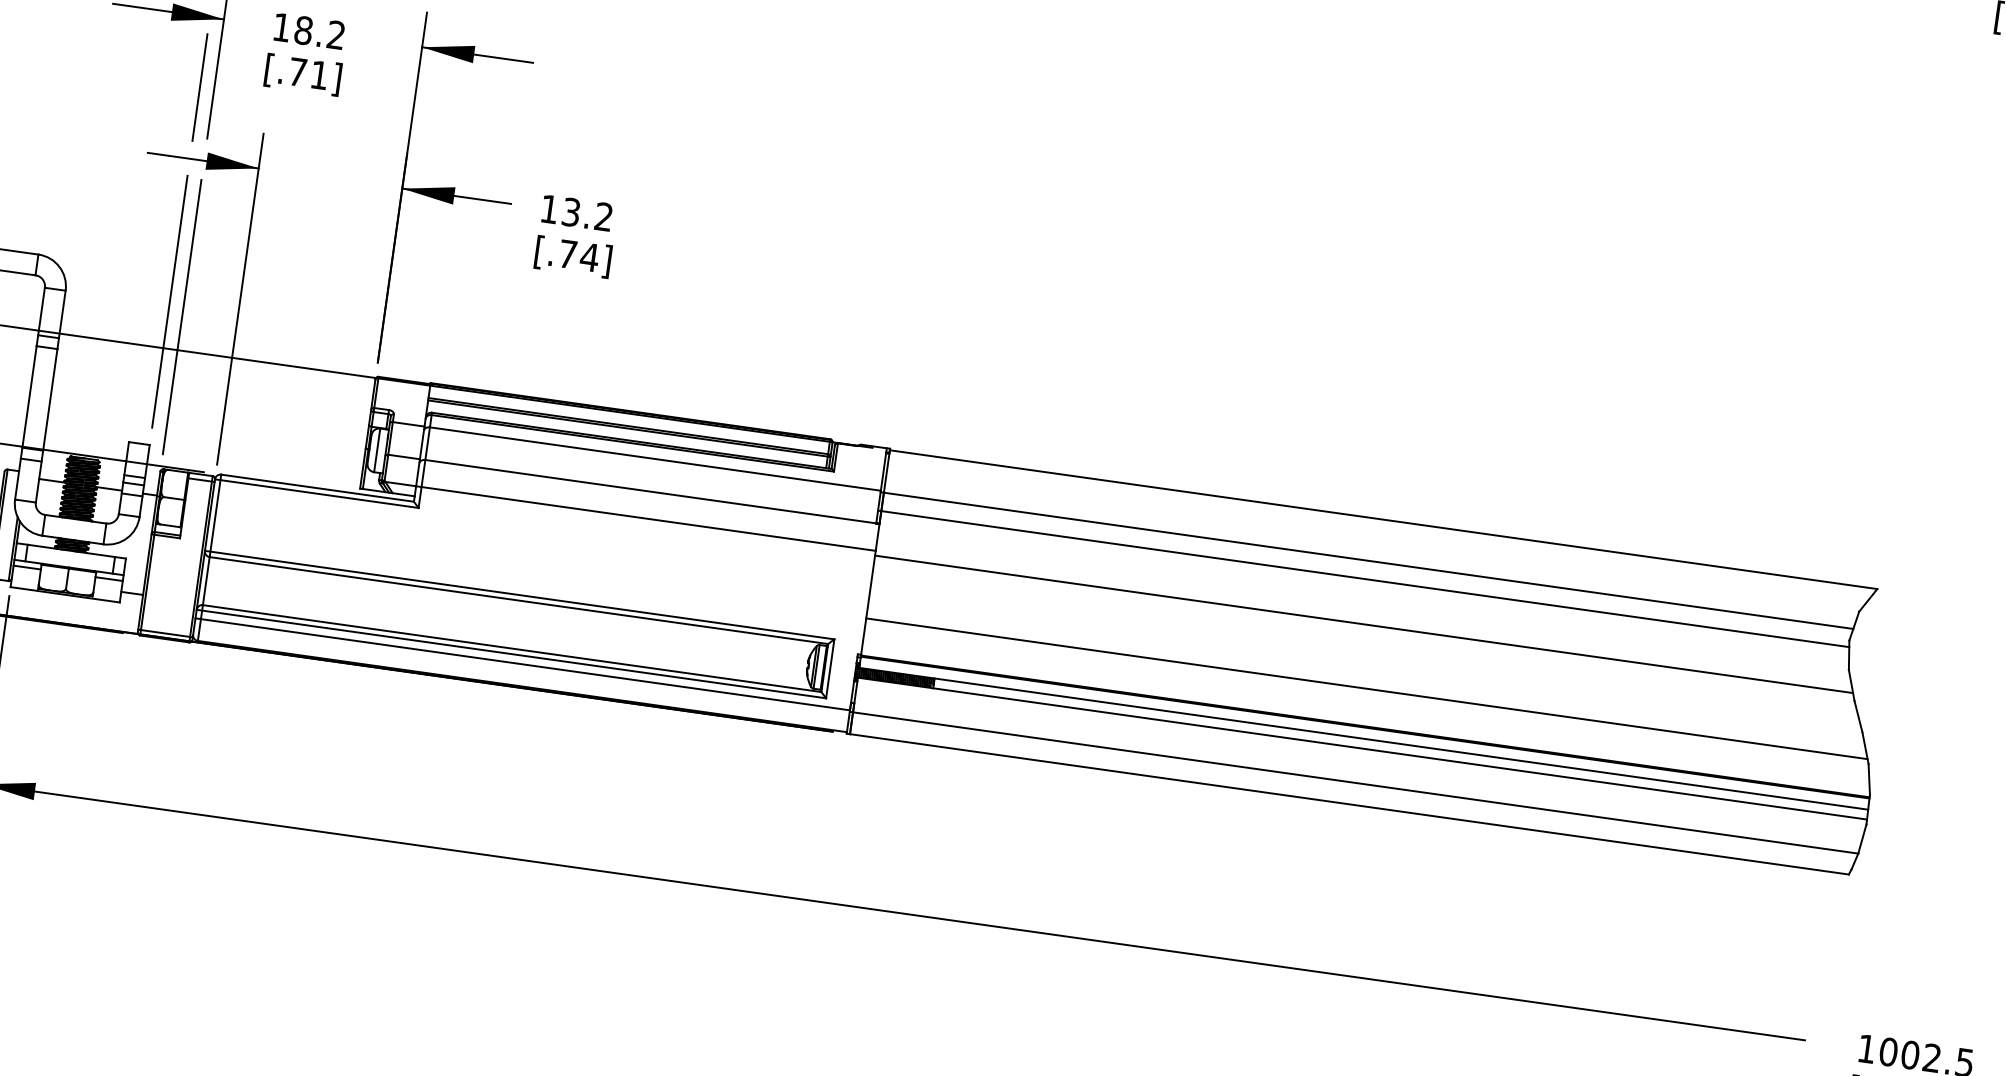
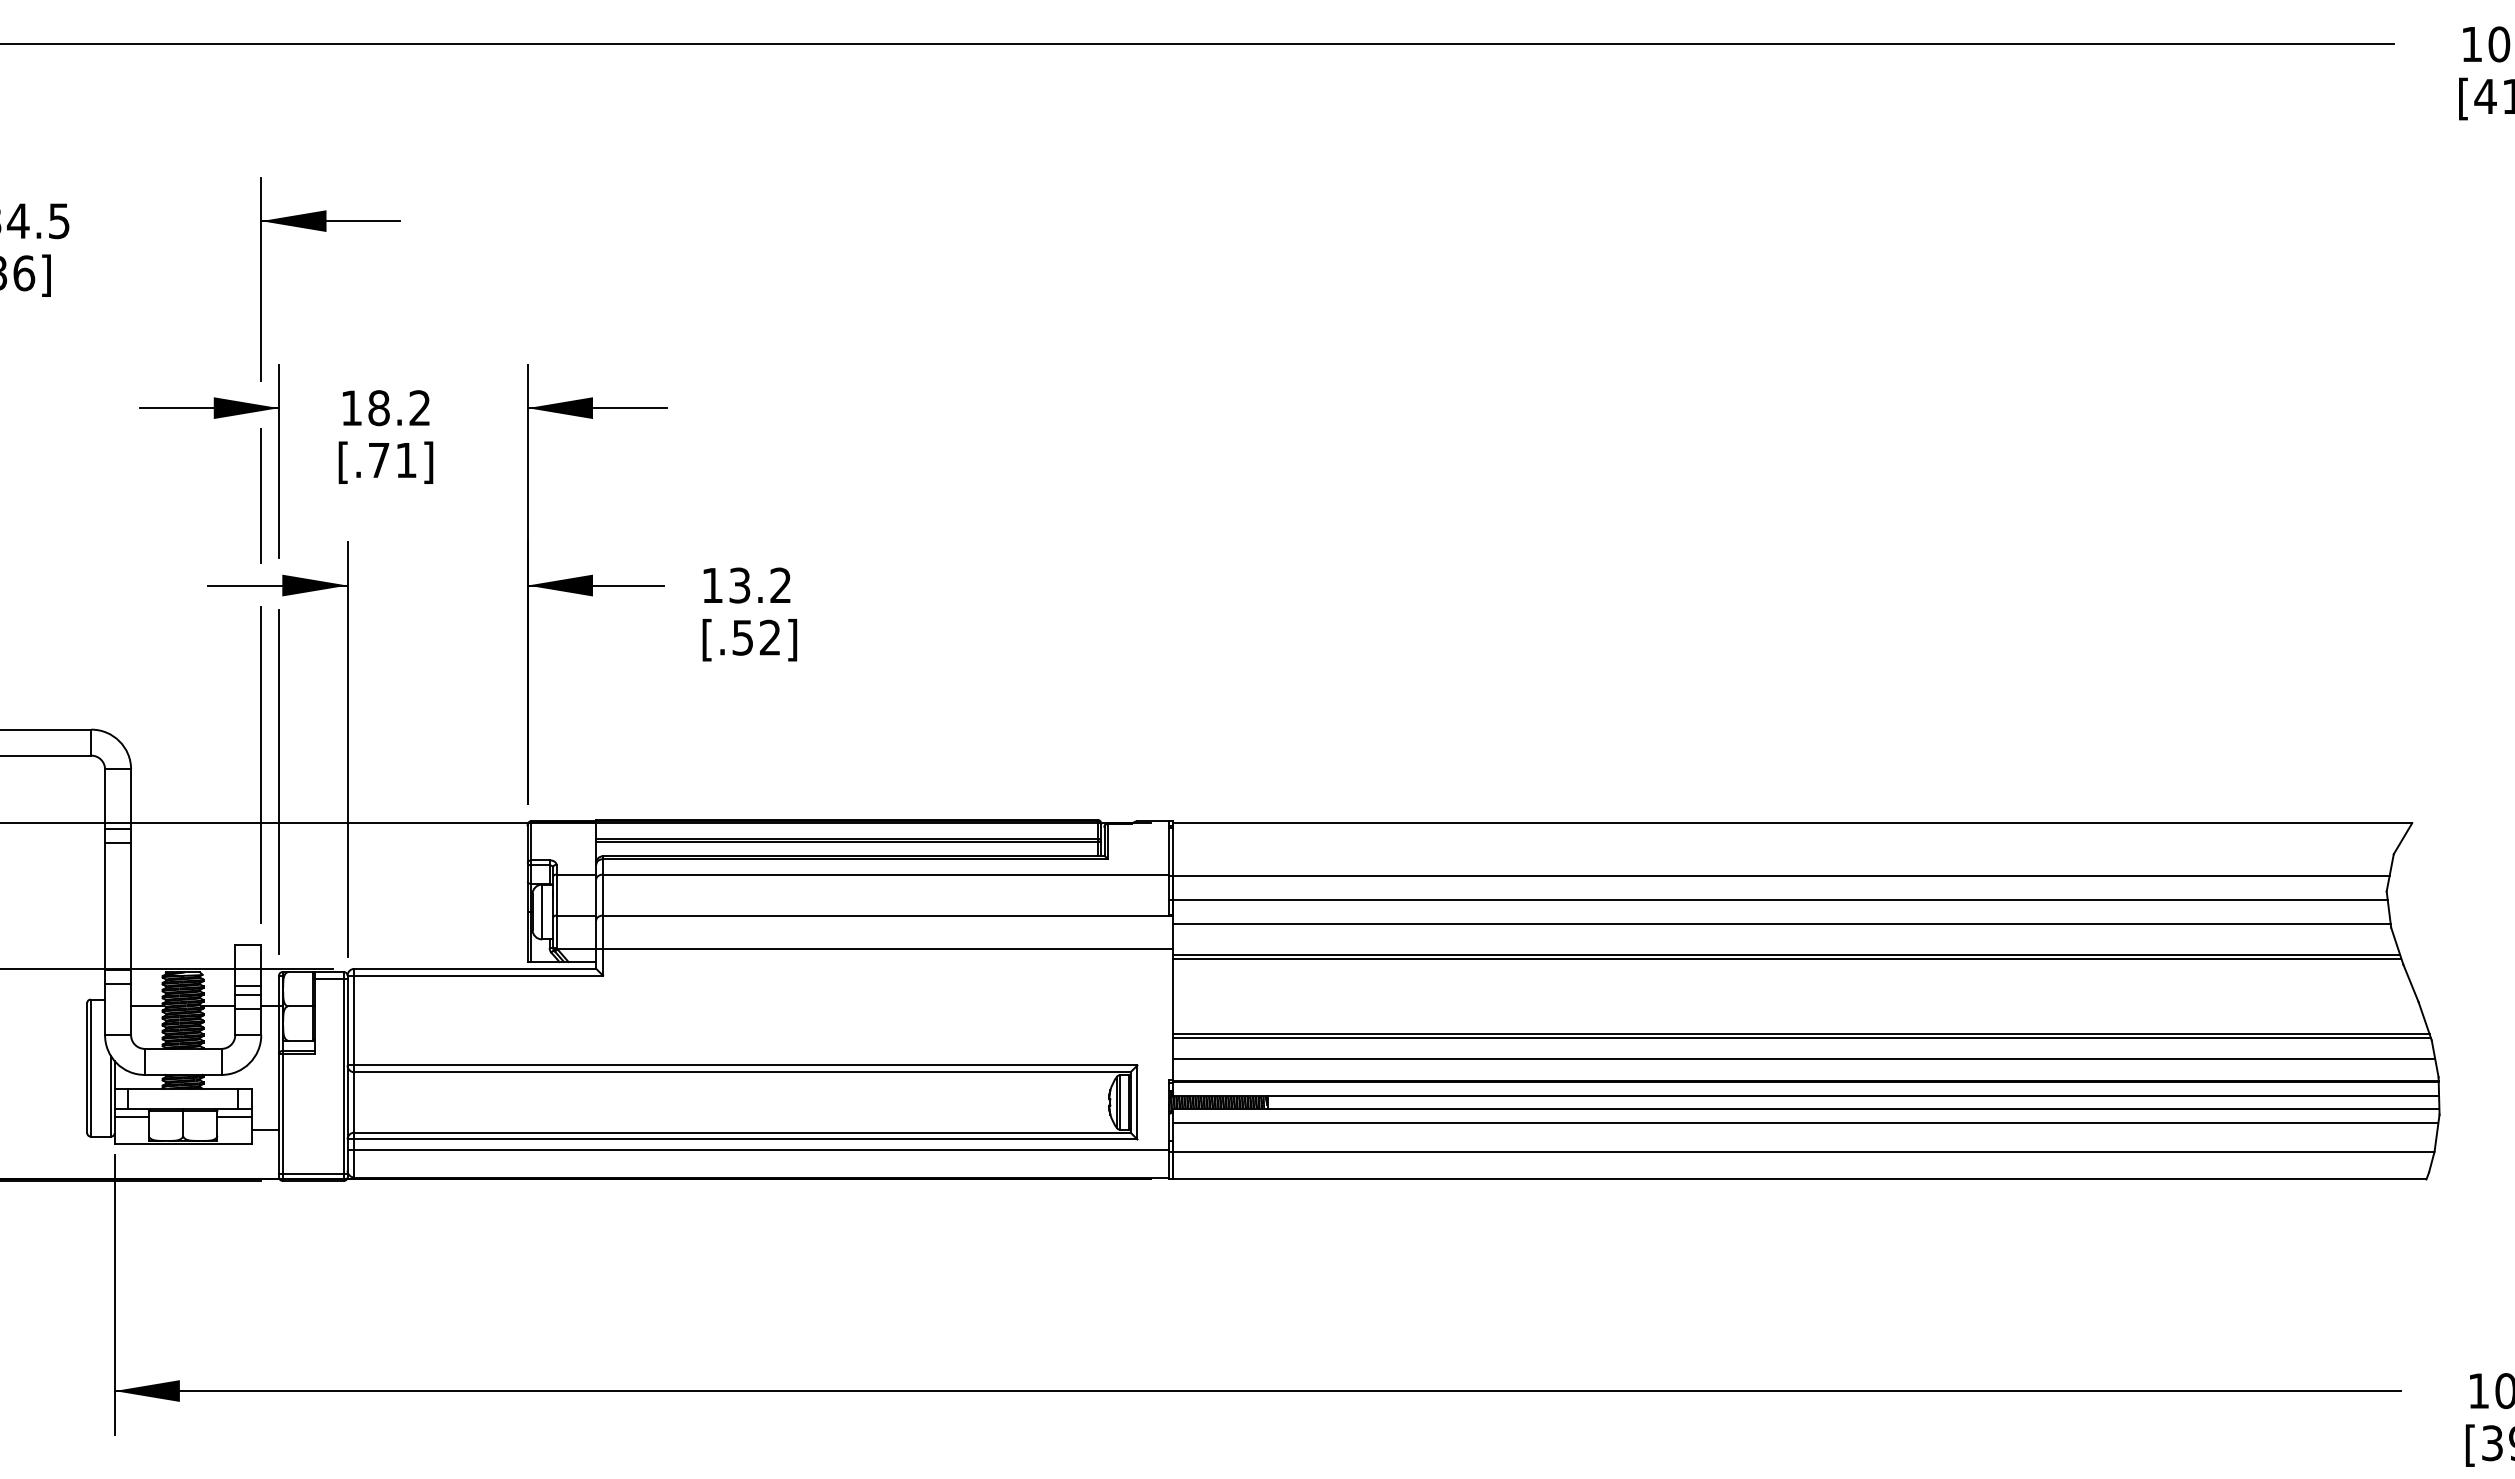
text: (578, 255) -> (756, 637), [.74] -> [.52]
line: (1363, 598) -> (1781, 923), added
line: (1364, 626) -> (1787, 958), added
line: (1366, 691) -> (1801, 1037), added
line: (1366, 708) -> (1804, 1058), added
line: (1360, 759) -> (1805, 1122), added

